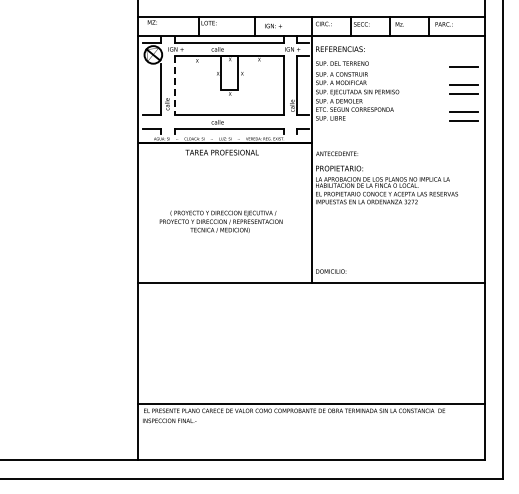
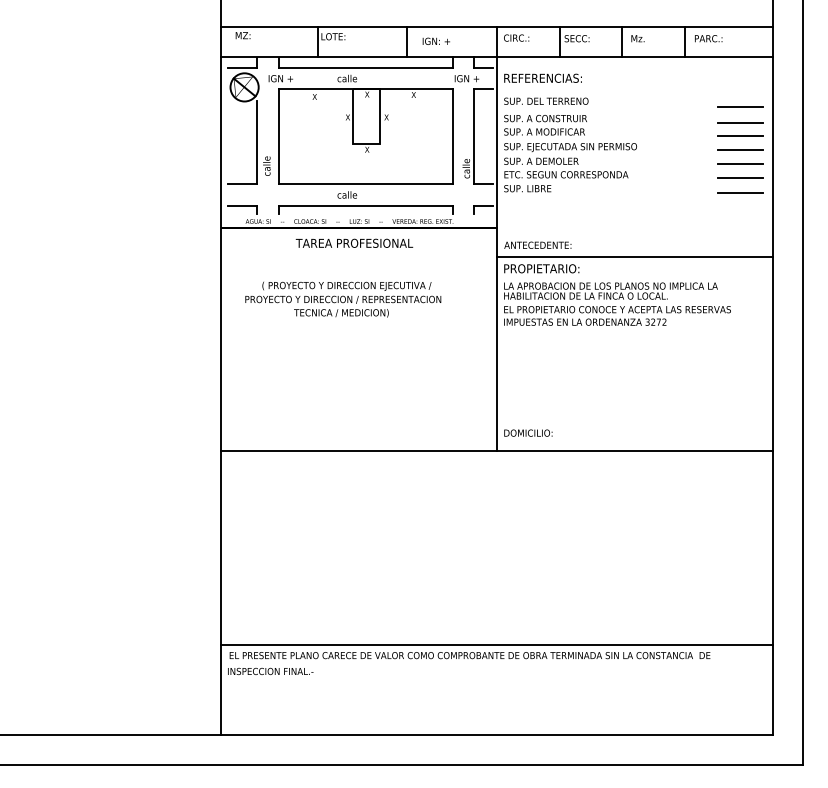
line: (464, 77) -> (741, 123), added
line: (174, 85) -> (278, 136), dashed -> solid
line: (464, 103) -> (741, 164), added
line: (397, 161) -> (634, 257), added
text: (220, 221) -> (342, 299), moved

